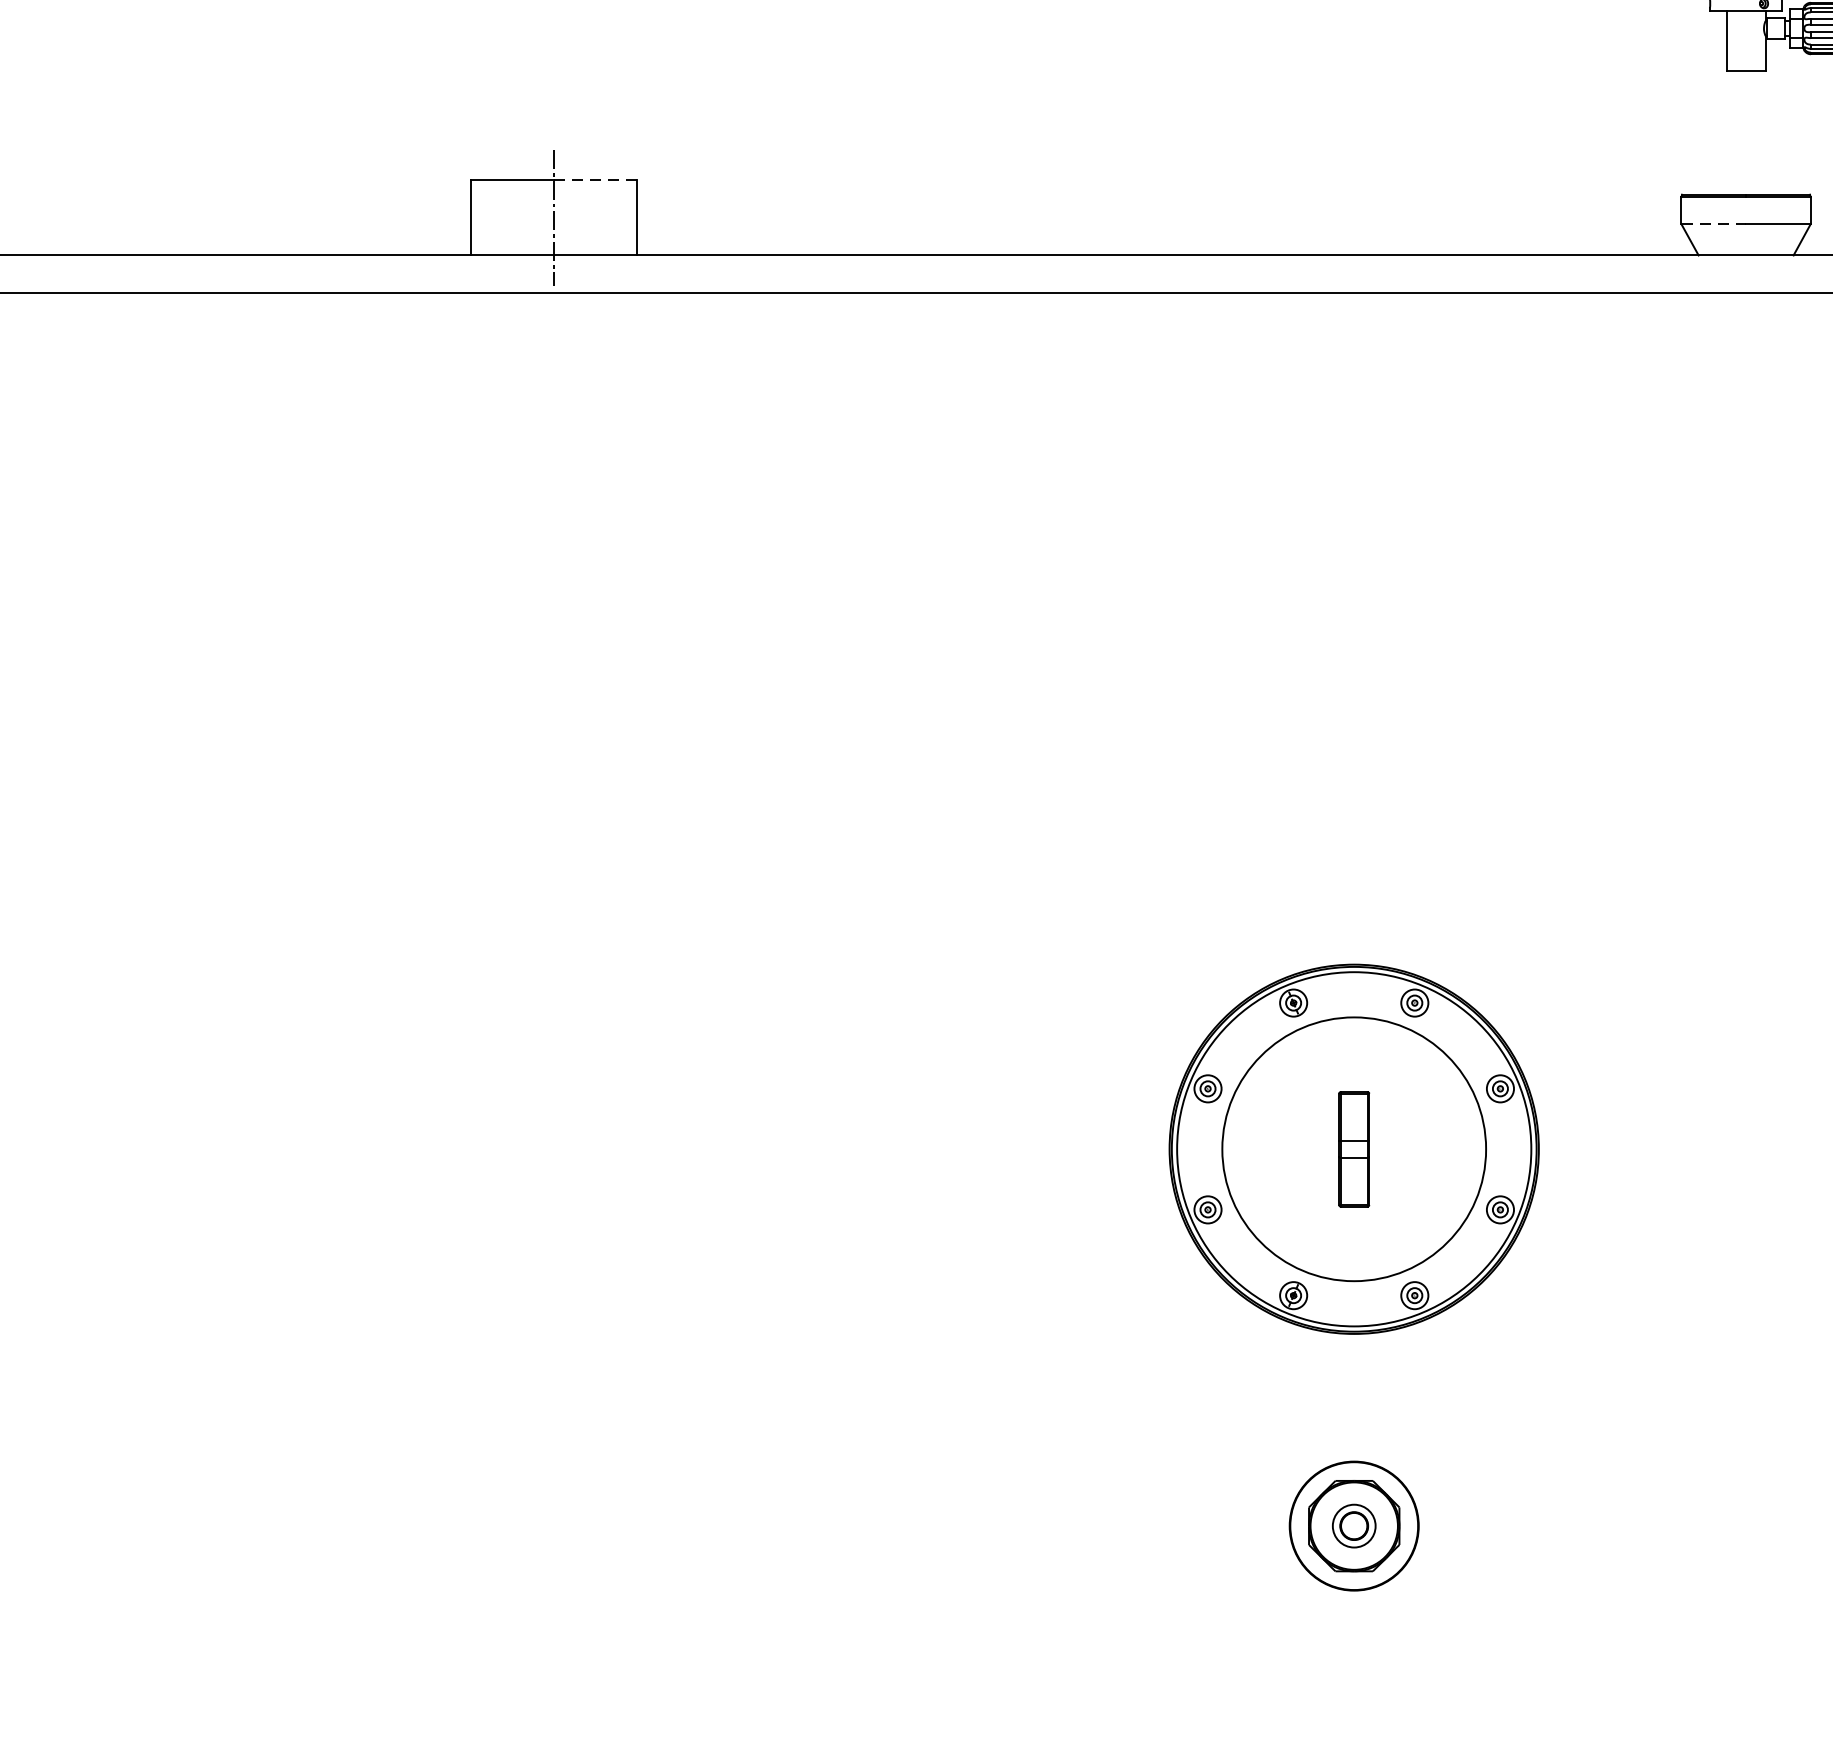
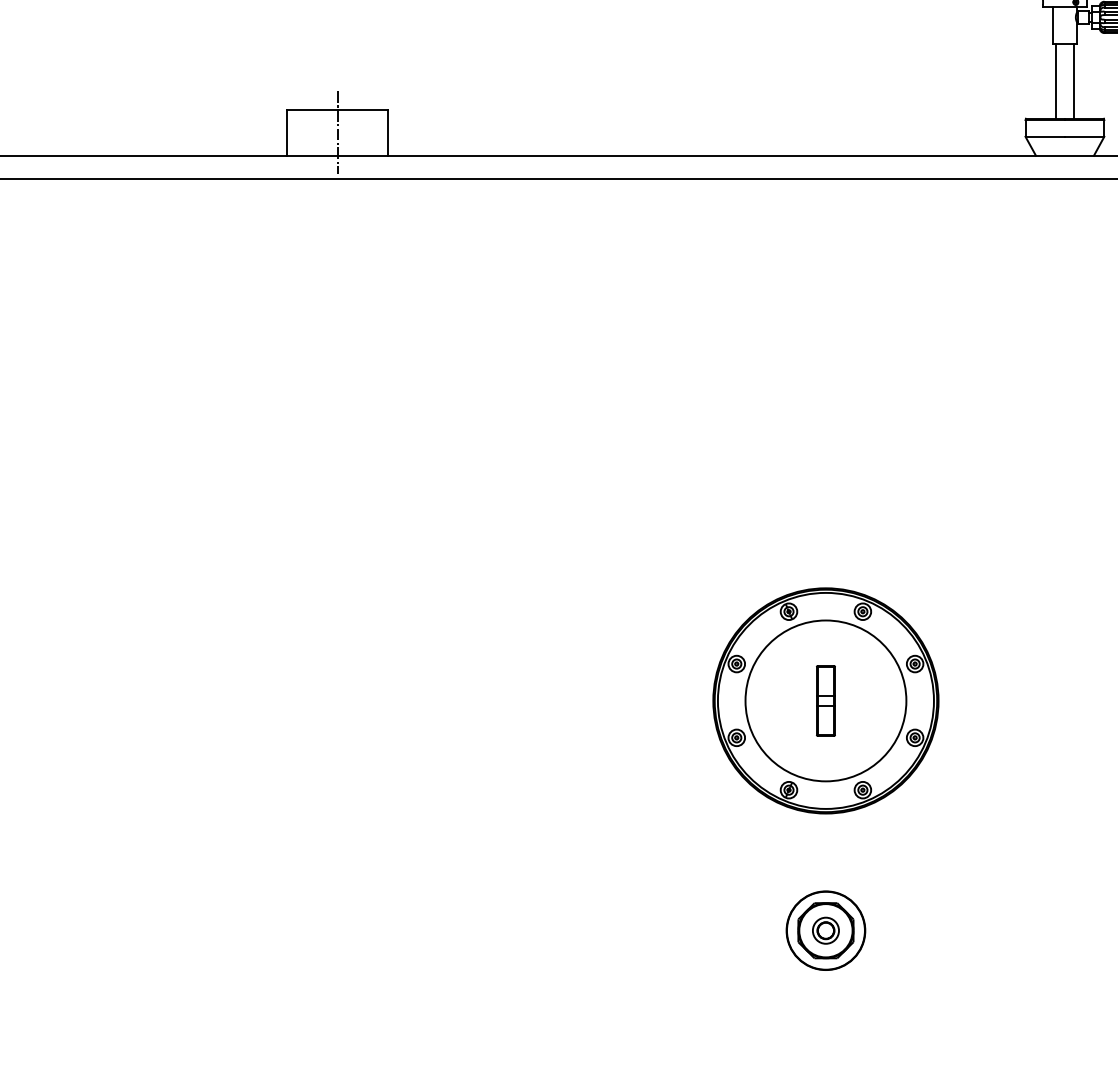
line: (1730, 131) -> (1055, 80), added
line: (1761, 131) -> (1074, 80), added
line: (595, 179) -> (363, 109), dashed -> solid
line: (1714, 223) -> (1045, 136), dashed -> solid

